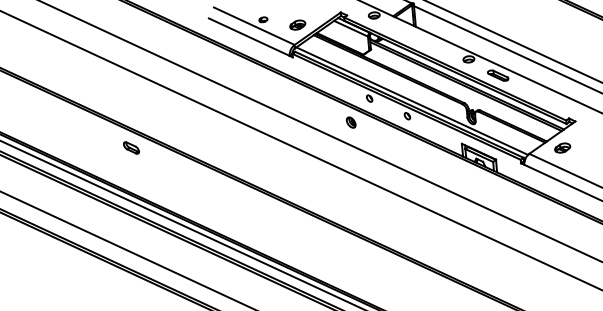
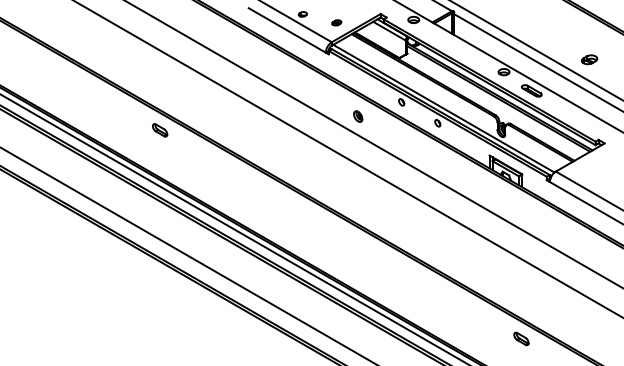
part: (297, 24) -> (336, 22), size x0.6
part: (351, 122) -> (358, 116), moved
part: (562, 147) -> (589, 59), moved

